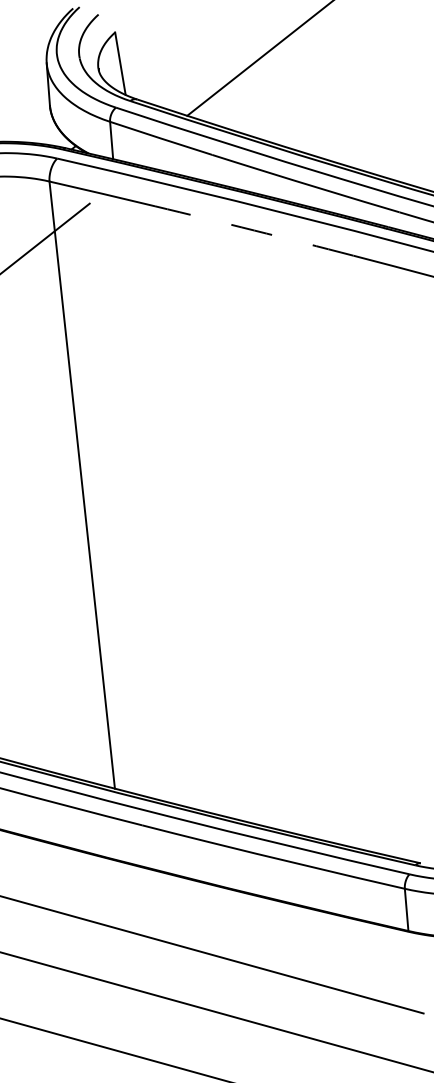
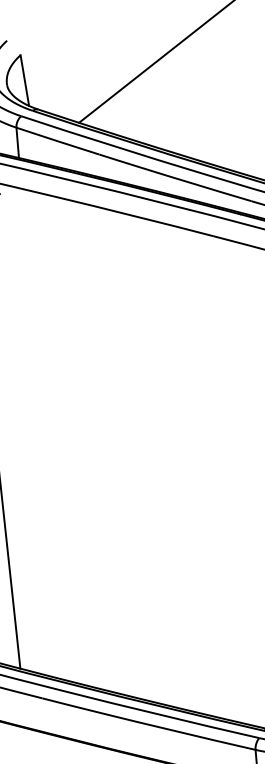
arc: (254, 230) -> (133, 215), dashed -> solid

